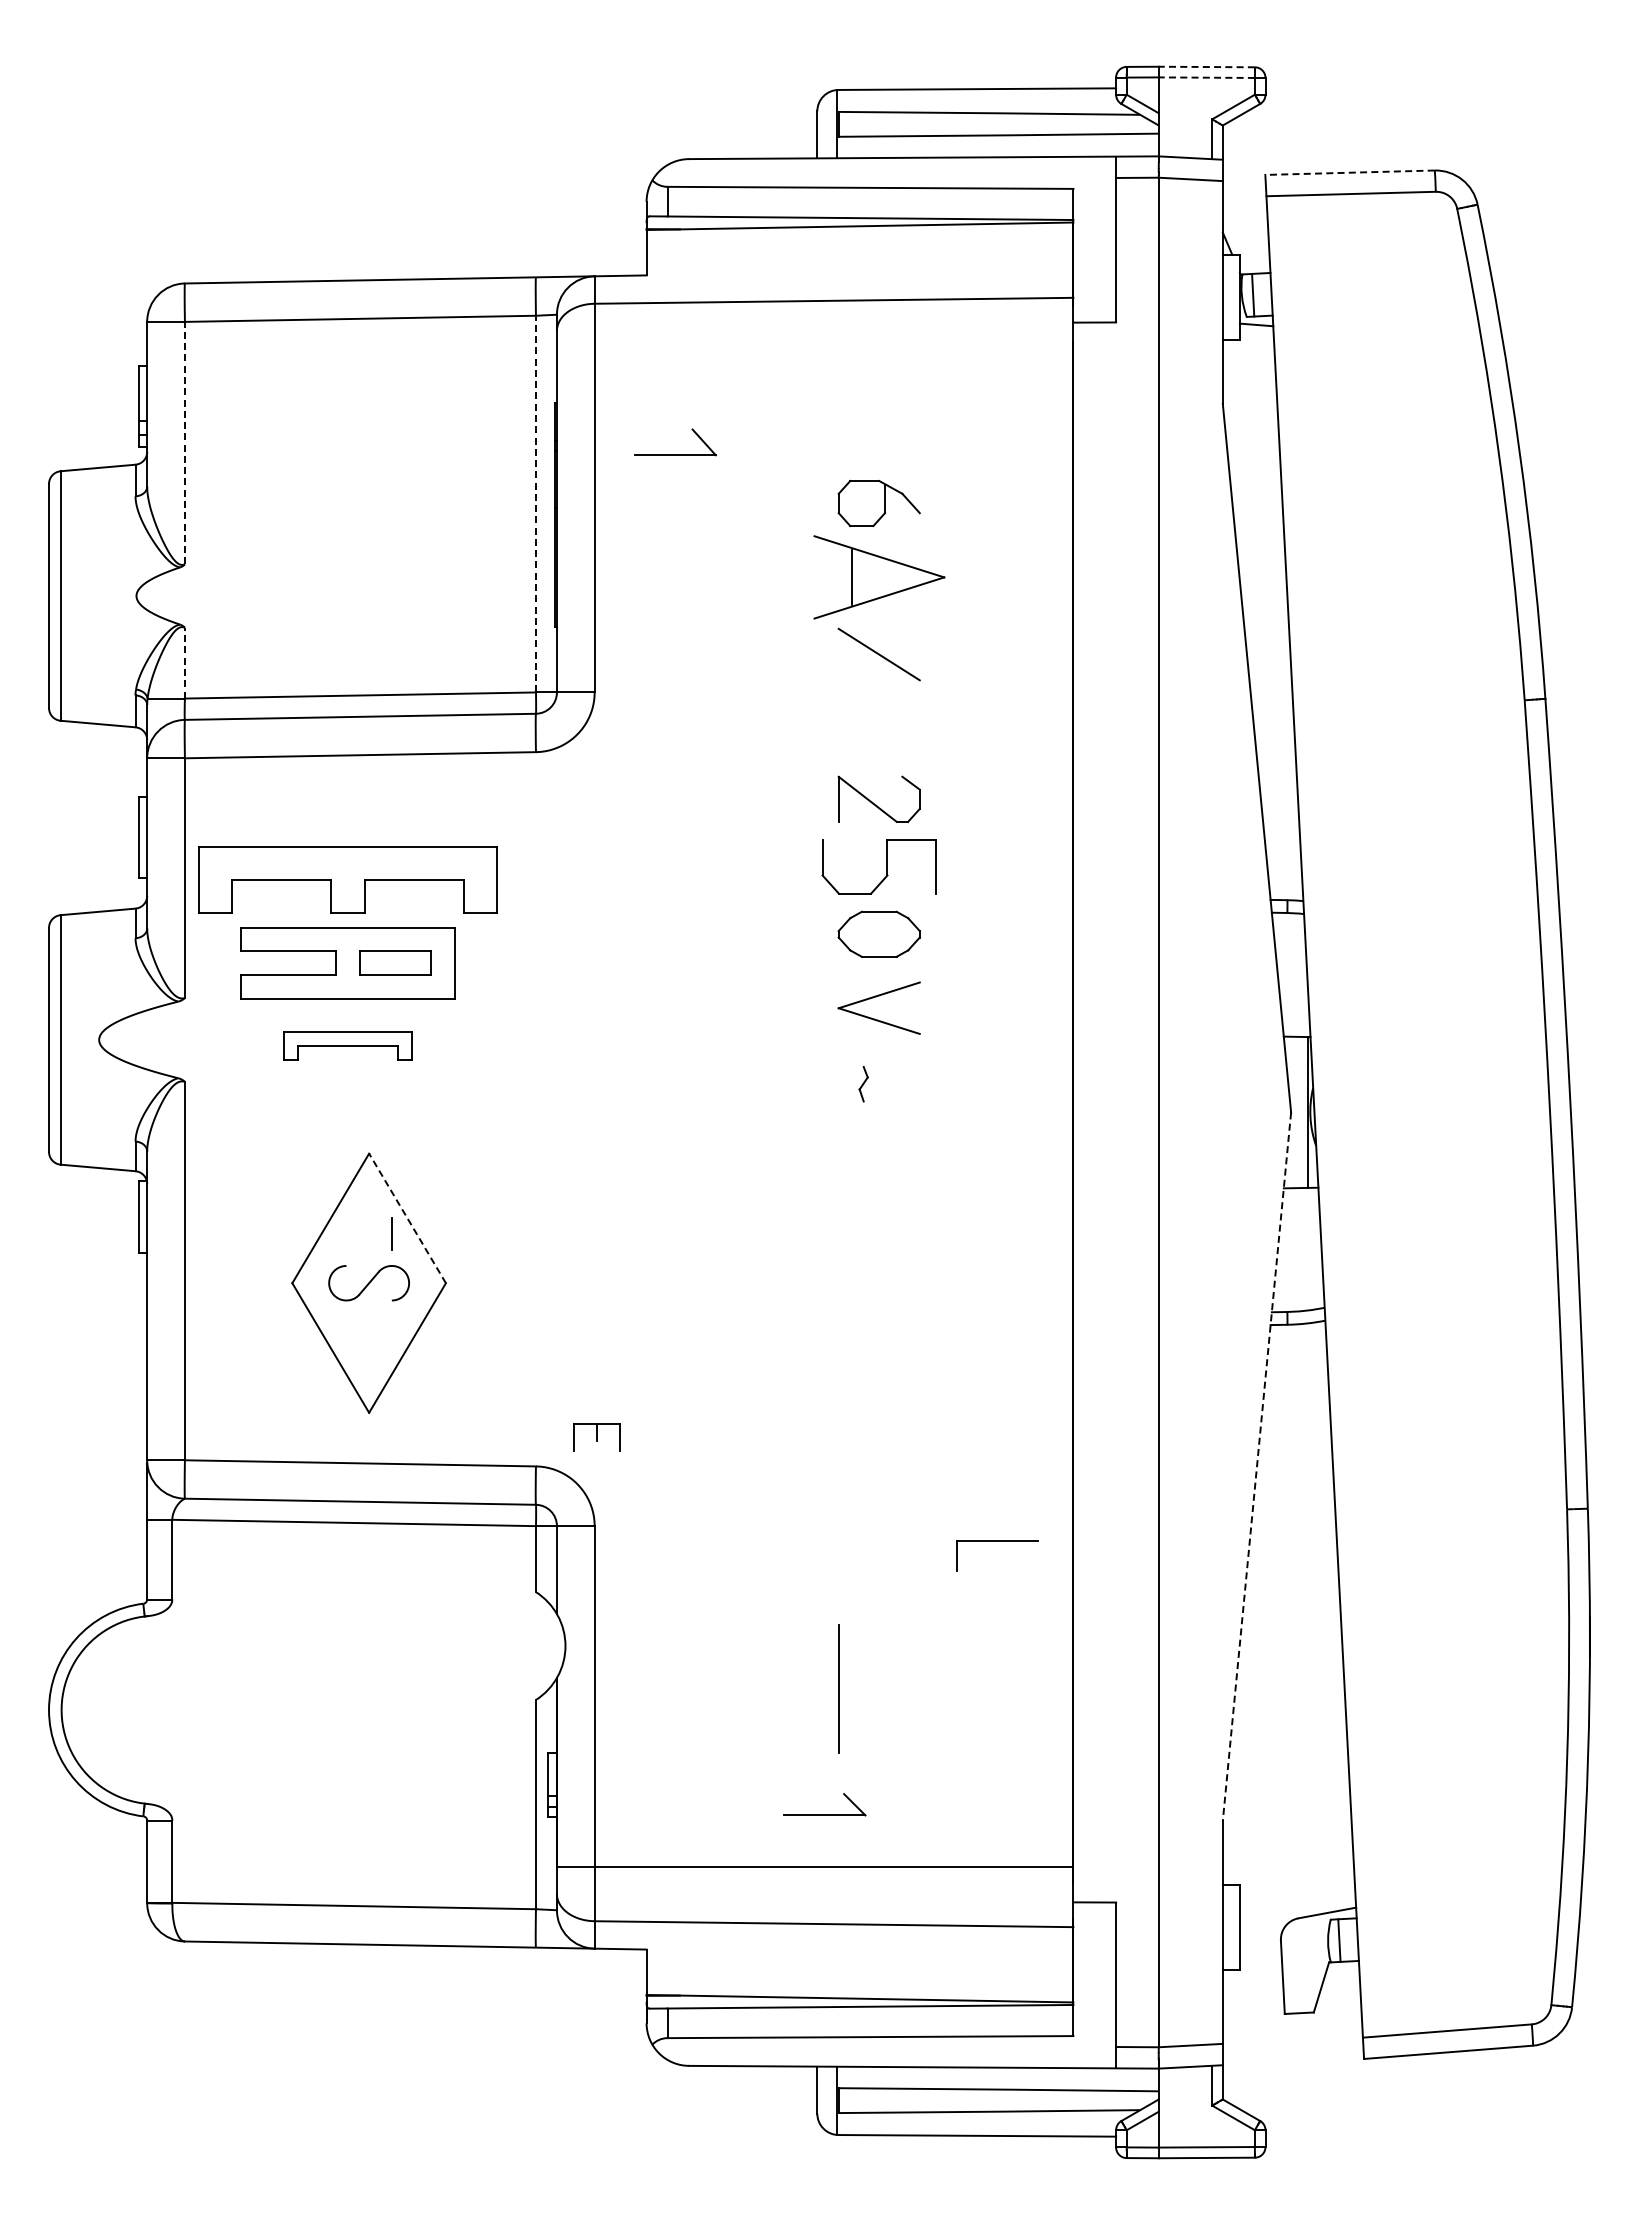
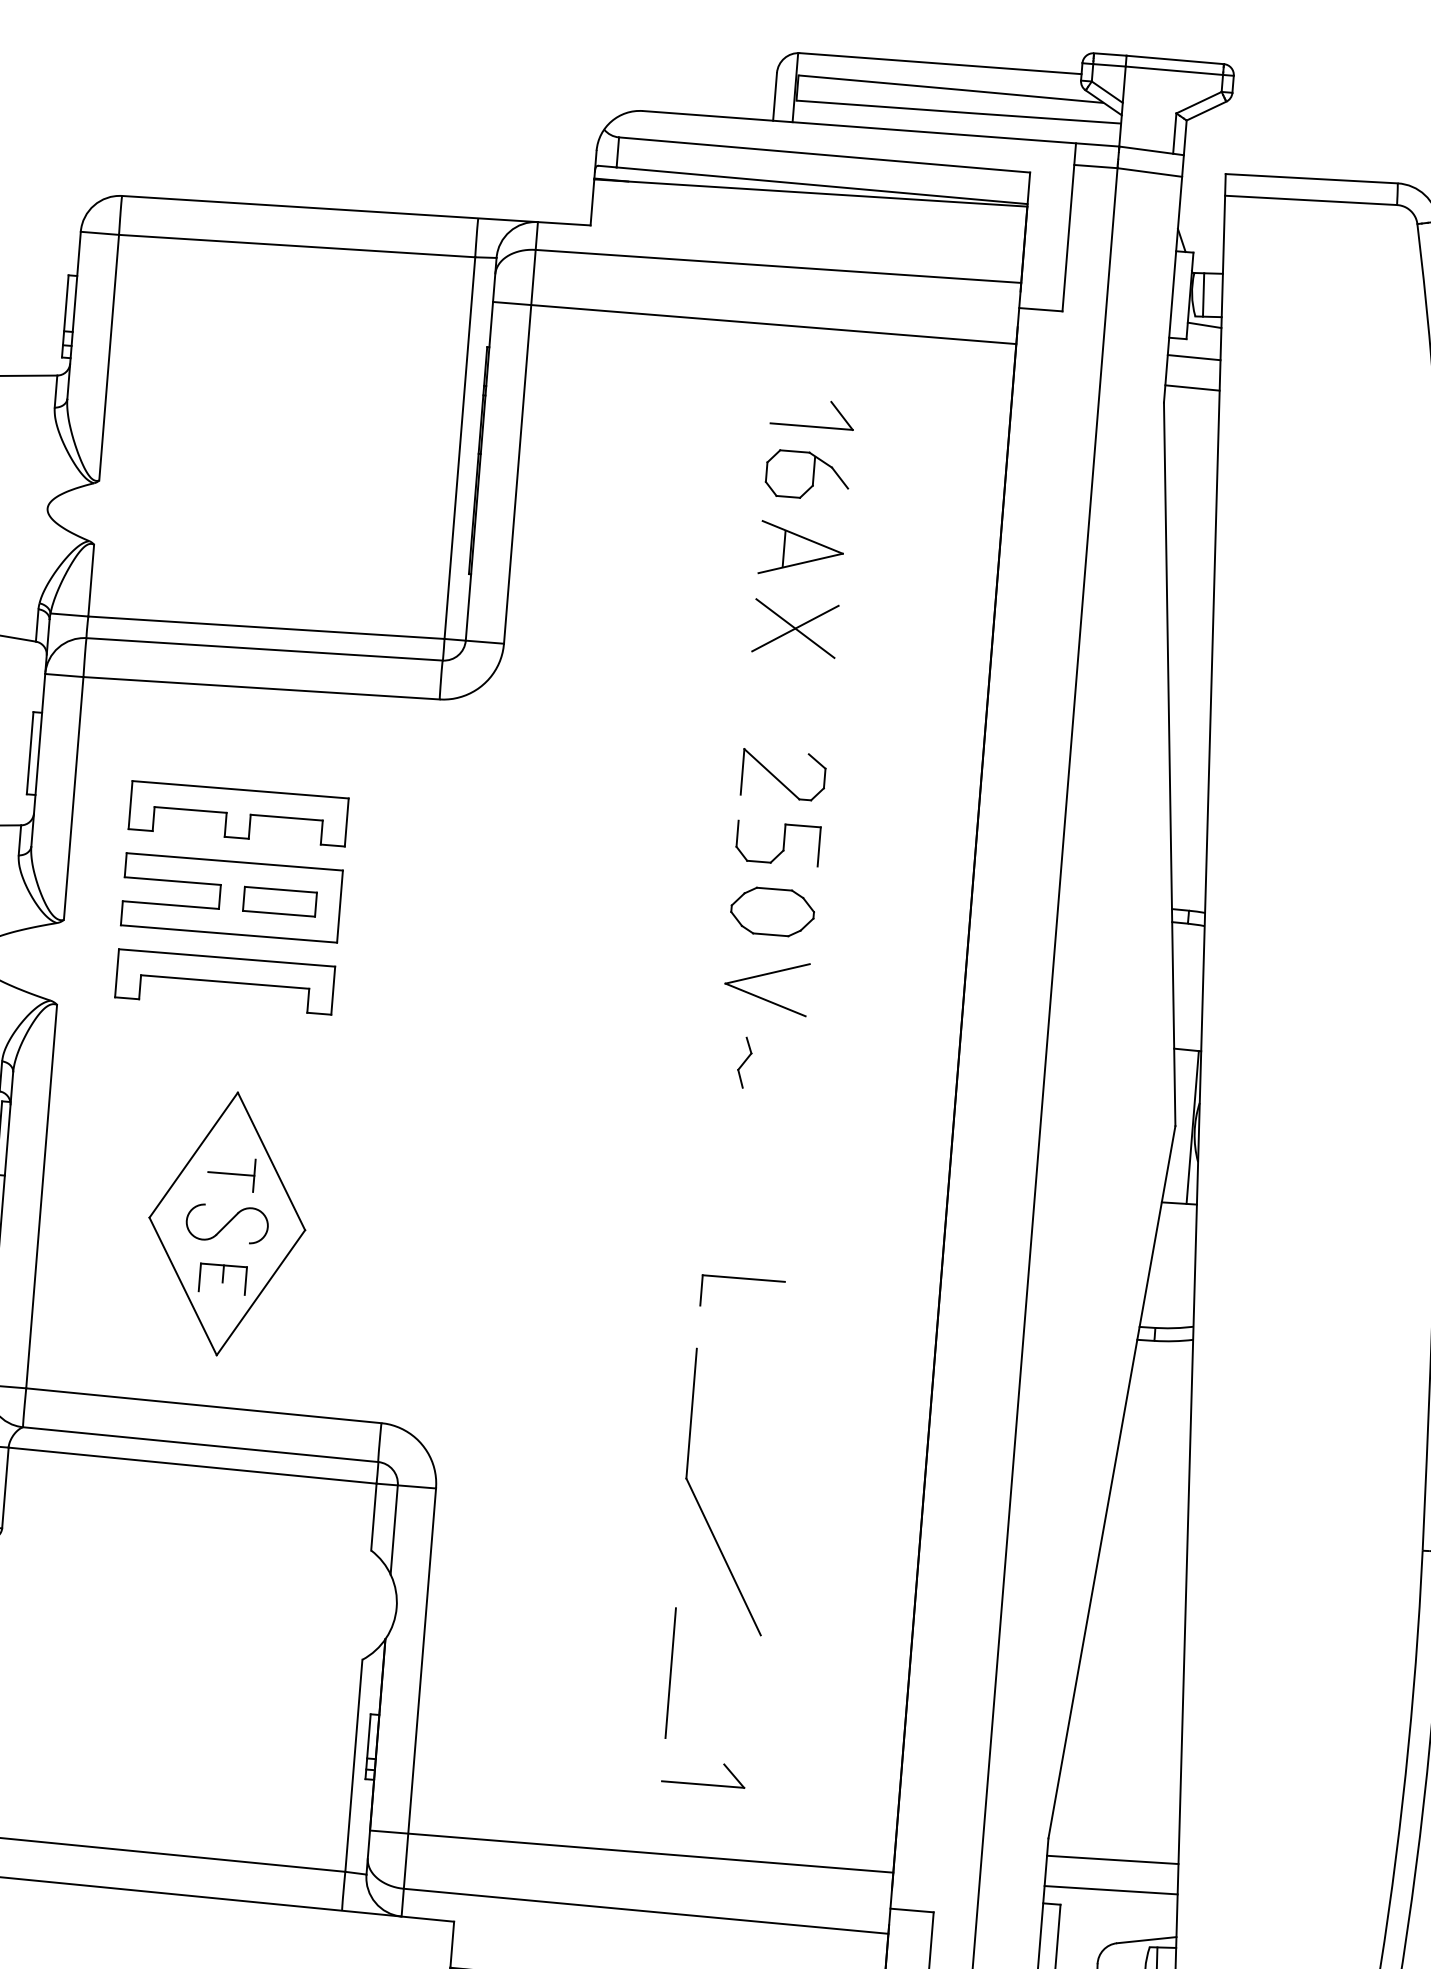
line: (1206, 67) -> (1174, 60), dashed -> solid
line: (1206, 77) -> (1174, 70), dashed -> solid
line: (1350, 172) -> (1312, 178), dashed -> solid
line: (1248, 356) -> (1193, 356), added
line: (814, 358) -> (753, 323), added
line: (1249, 386) -> (1192, 387), added
line: (184, 442) -> (108, 357), dashed -> solid
part: (675, 454) -> (811, 425), moved
line: (536, 503) -> (460, 447), dashed -> solid
part: (878, 577) -> (800, 550), size x0.62
line: (878, 654) -> (794, 628), added
line: (184, 662) -> (90, 579), dashed -> solid
part: (878, 867) -> (777, 844), size x0.71
part: (347, 879) -> (238, 813), size x0.71
part: (347, 1045) -> (224, 981), size x1.67
part: (863, 1083) -> (744, 1061), size x1.43
line: (407, 1218) -> (271, 1161), dashed -> solid
line: (368, 1233) -> (230, 1173), added
part: (596, 1437) -> (222, 1278), moved
line: (1256, 1466) -> (1111, 1481), dashed -> solid
part: (854, 1520) -> (699, 1503), added
part: (997, 1541) -> (743, 1279), moved
part: (824, 1814) -> (702, 1783), moved
line: (1287, 1836) -> (1112, 1859), added
line: (1287, 1866) -> (1110, 1889), added

